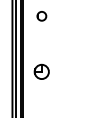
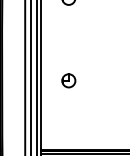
part: (41, 71) -> (68, 80), size x0.62

